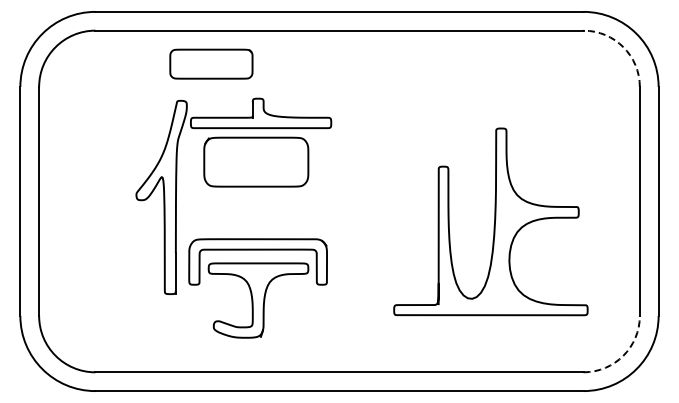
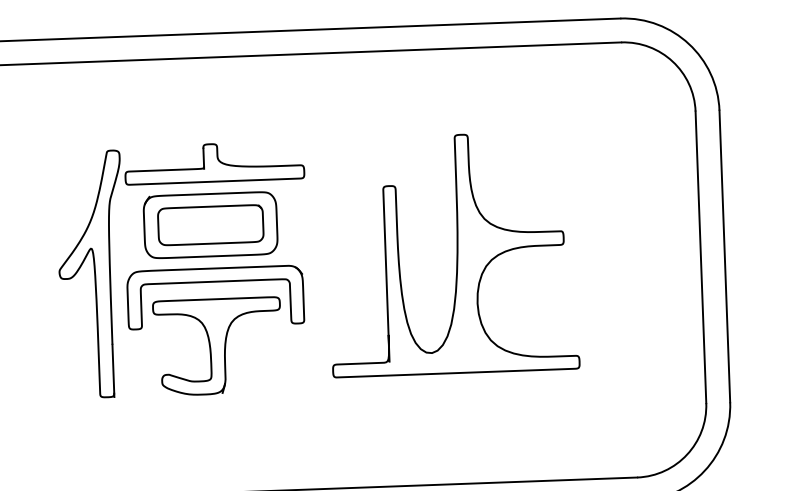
arc: (623, 47) -> (672, 62), dashed -> solid
part: (211, 63) -> (210, 224), moved
curve: (494, 221) -> (456, 253), moved
part: (257, 288) -> (216, 331), moved
arc: (623, 355) -> (687, 454), dashed -> solid

